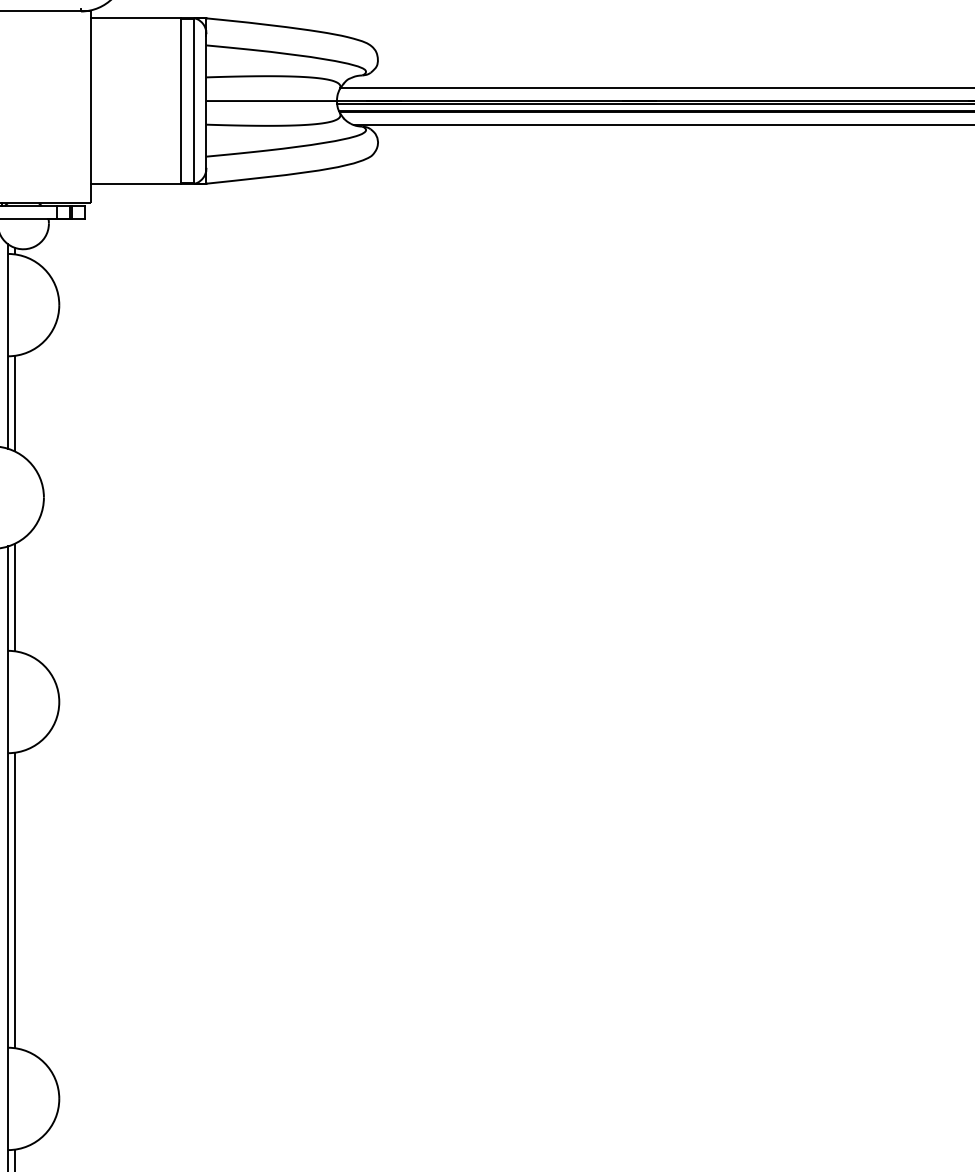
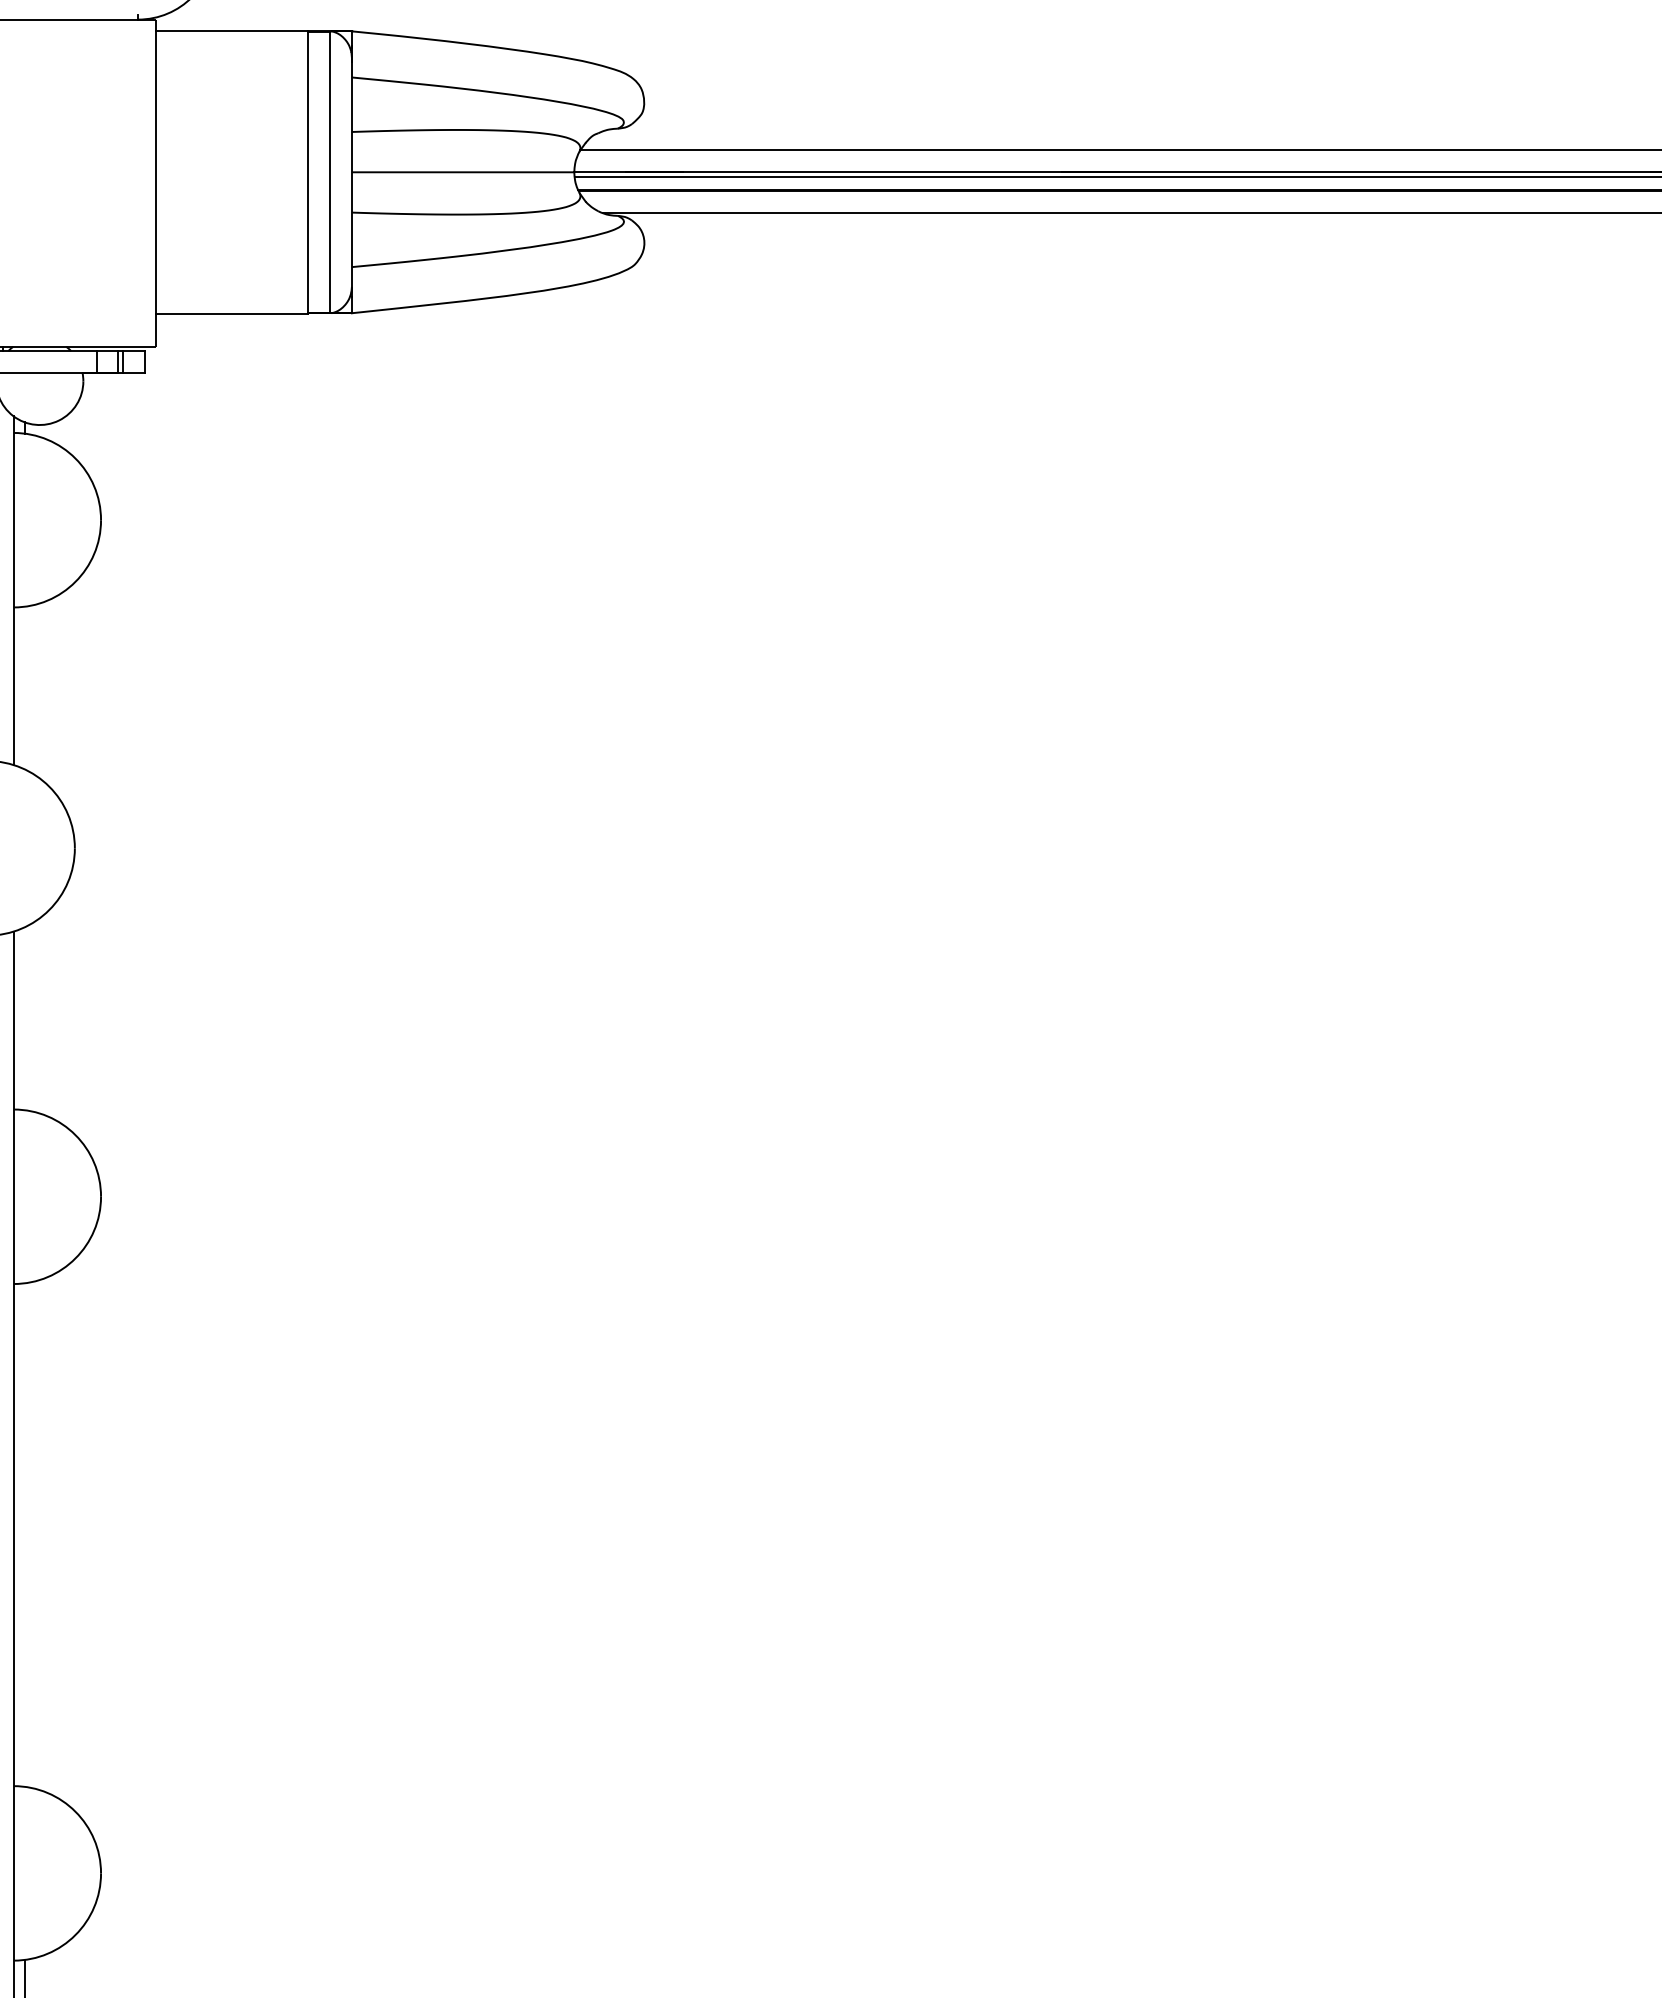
line: (14, 403) -> (24, 687), removed
line: (14, 597) -> (24, 1018), removed
line: (14, 900) -> (24, 1535), removed

